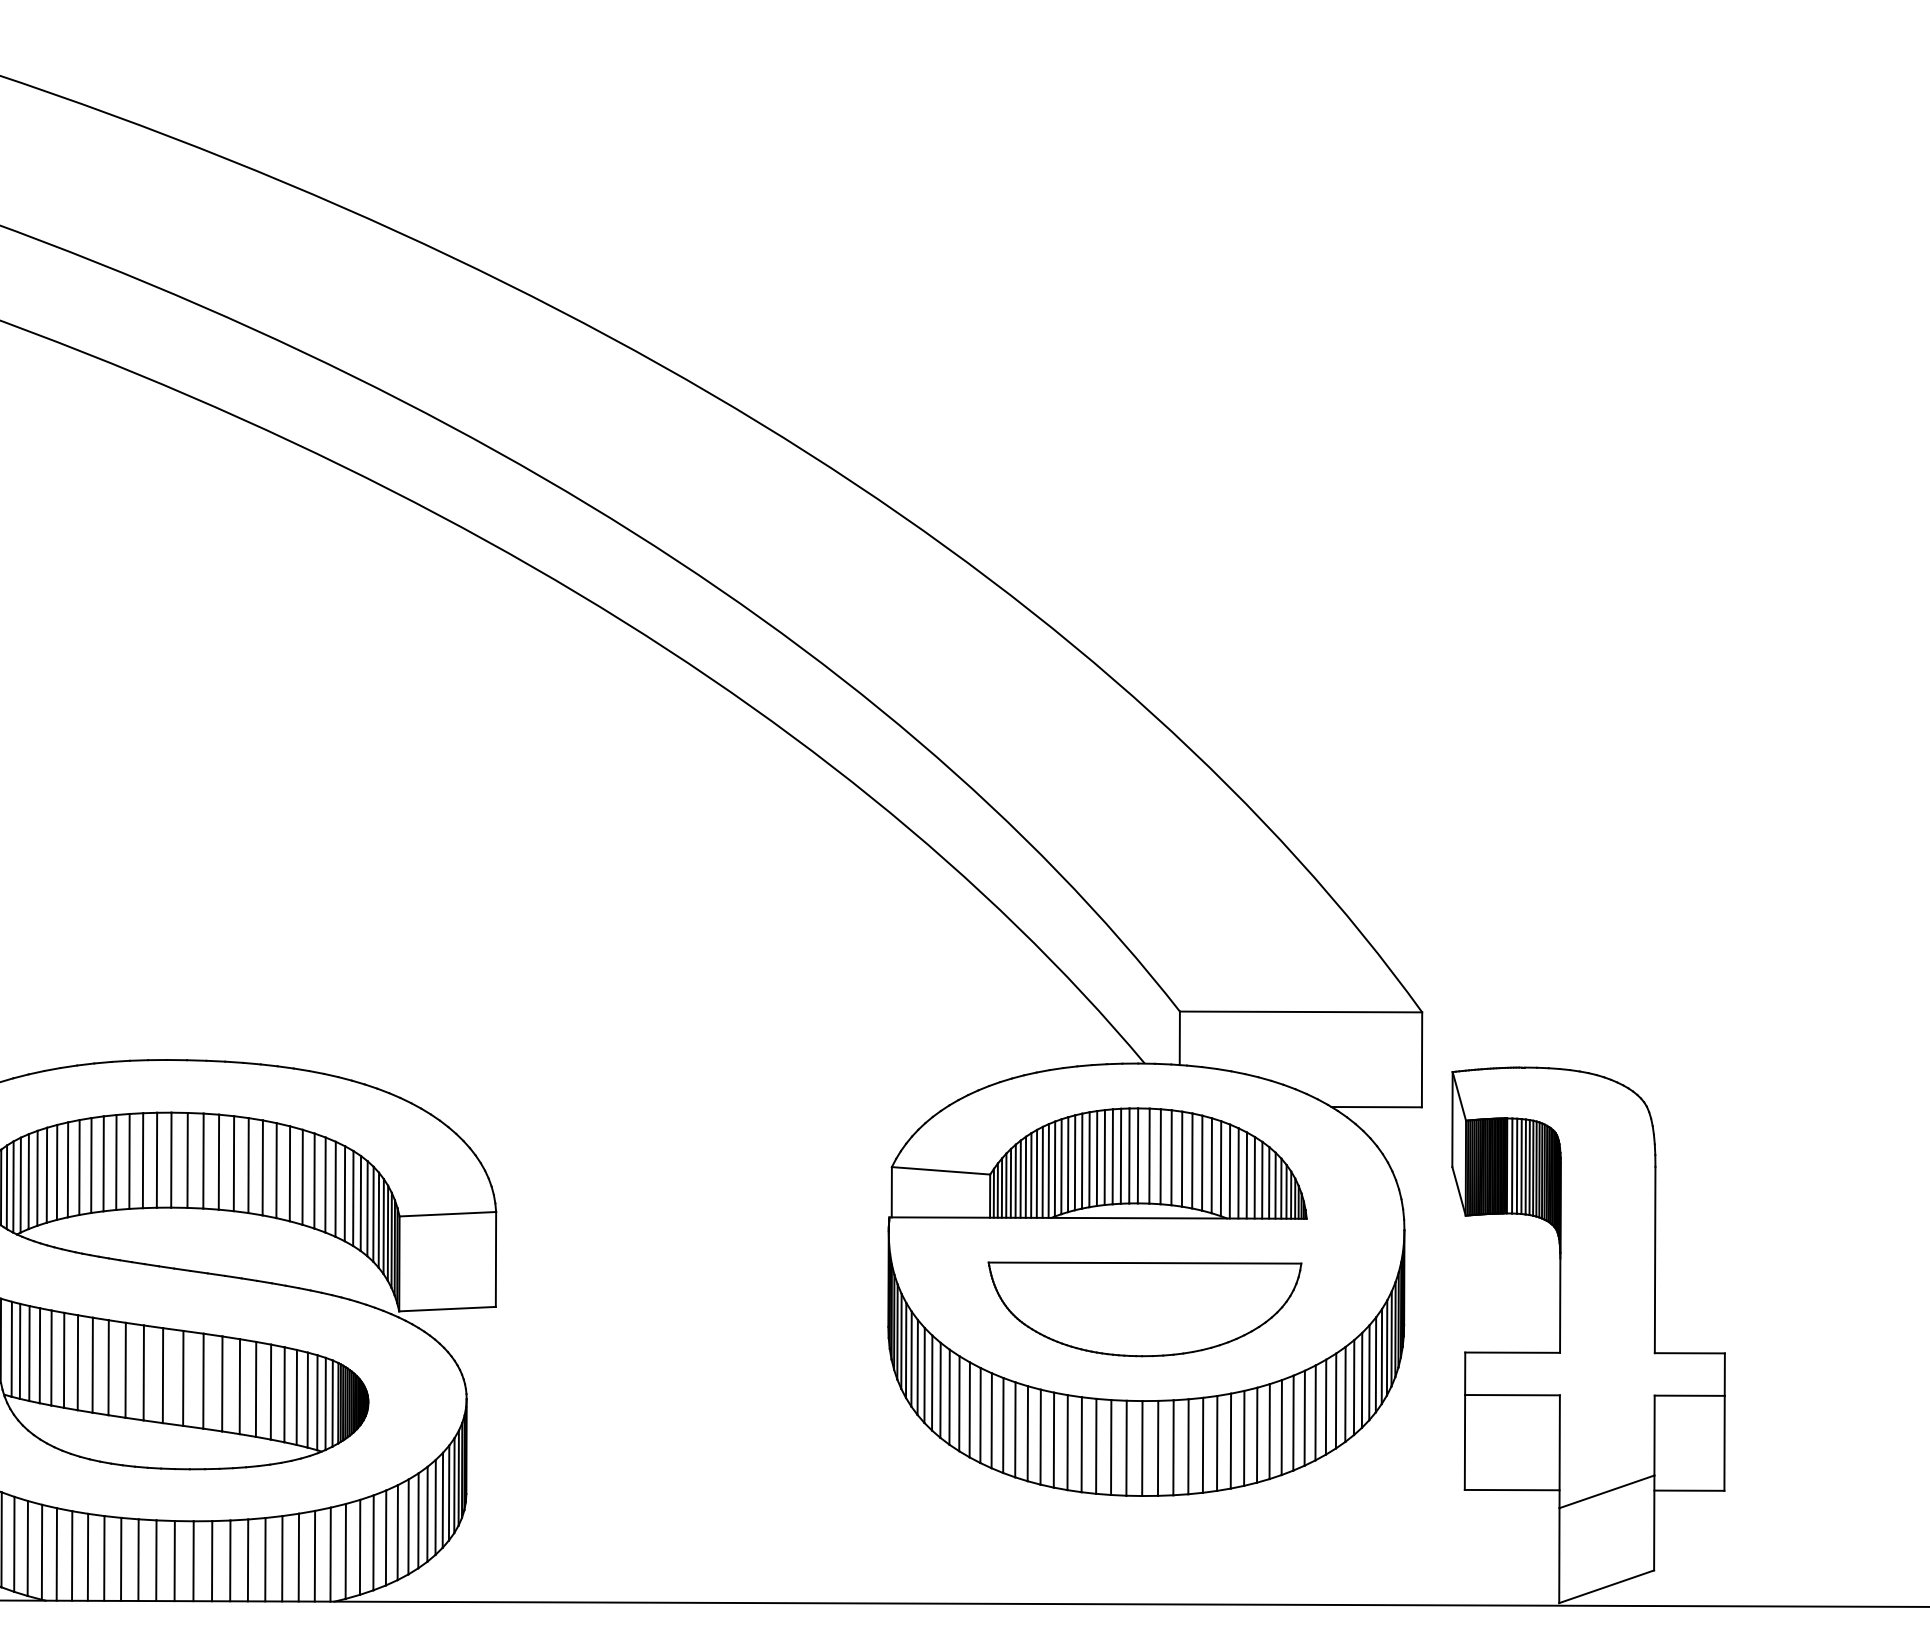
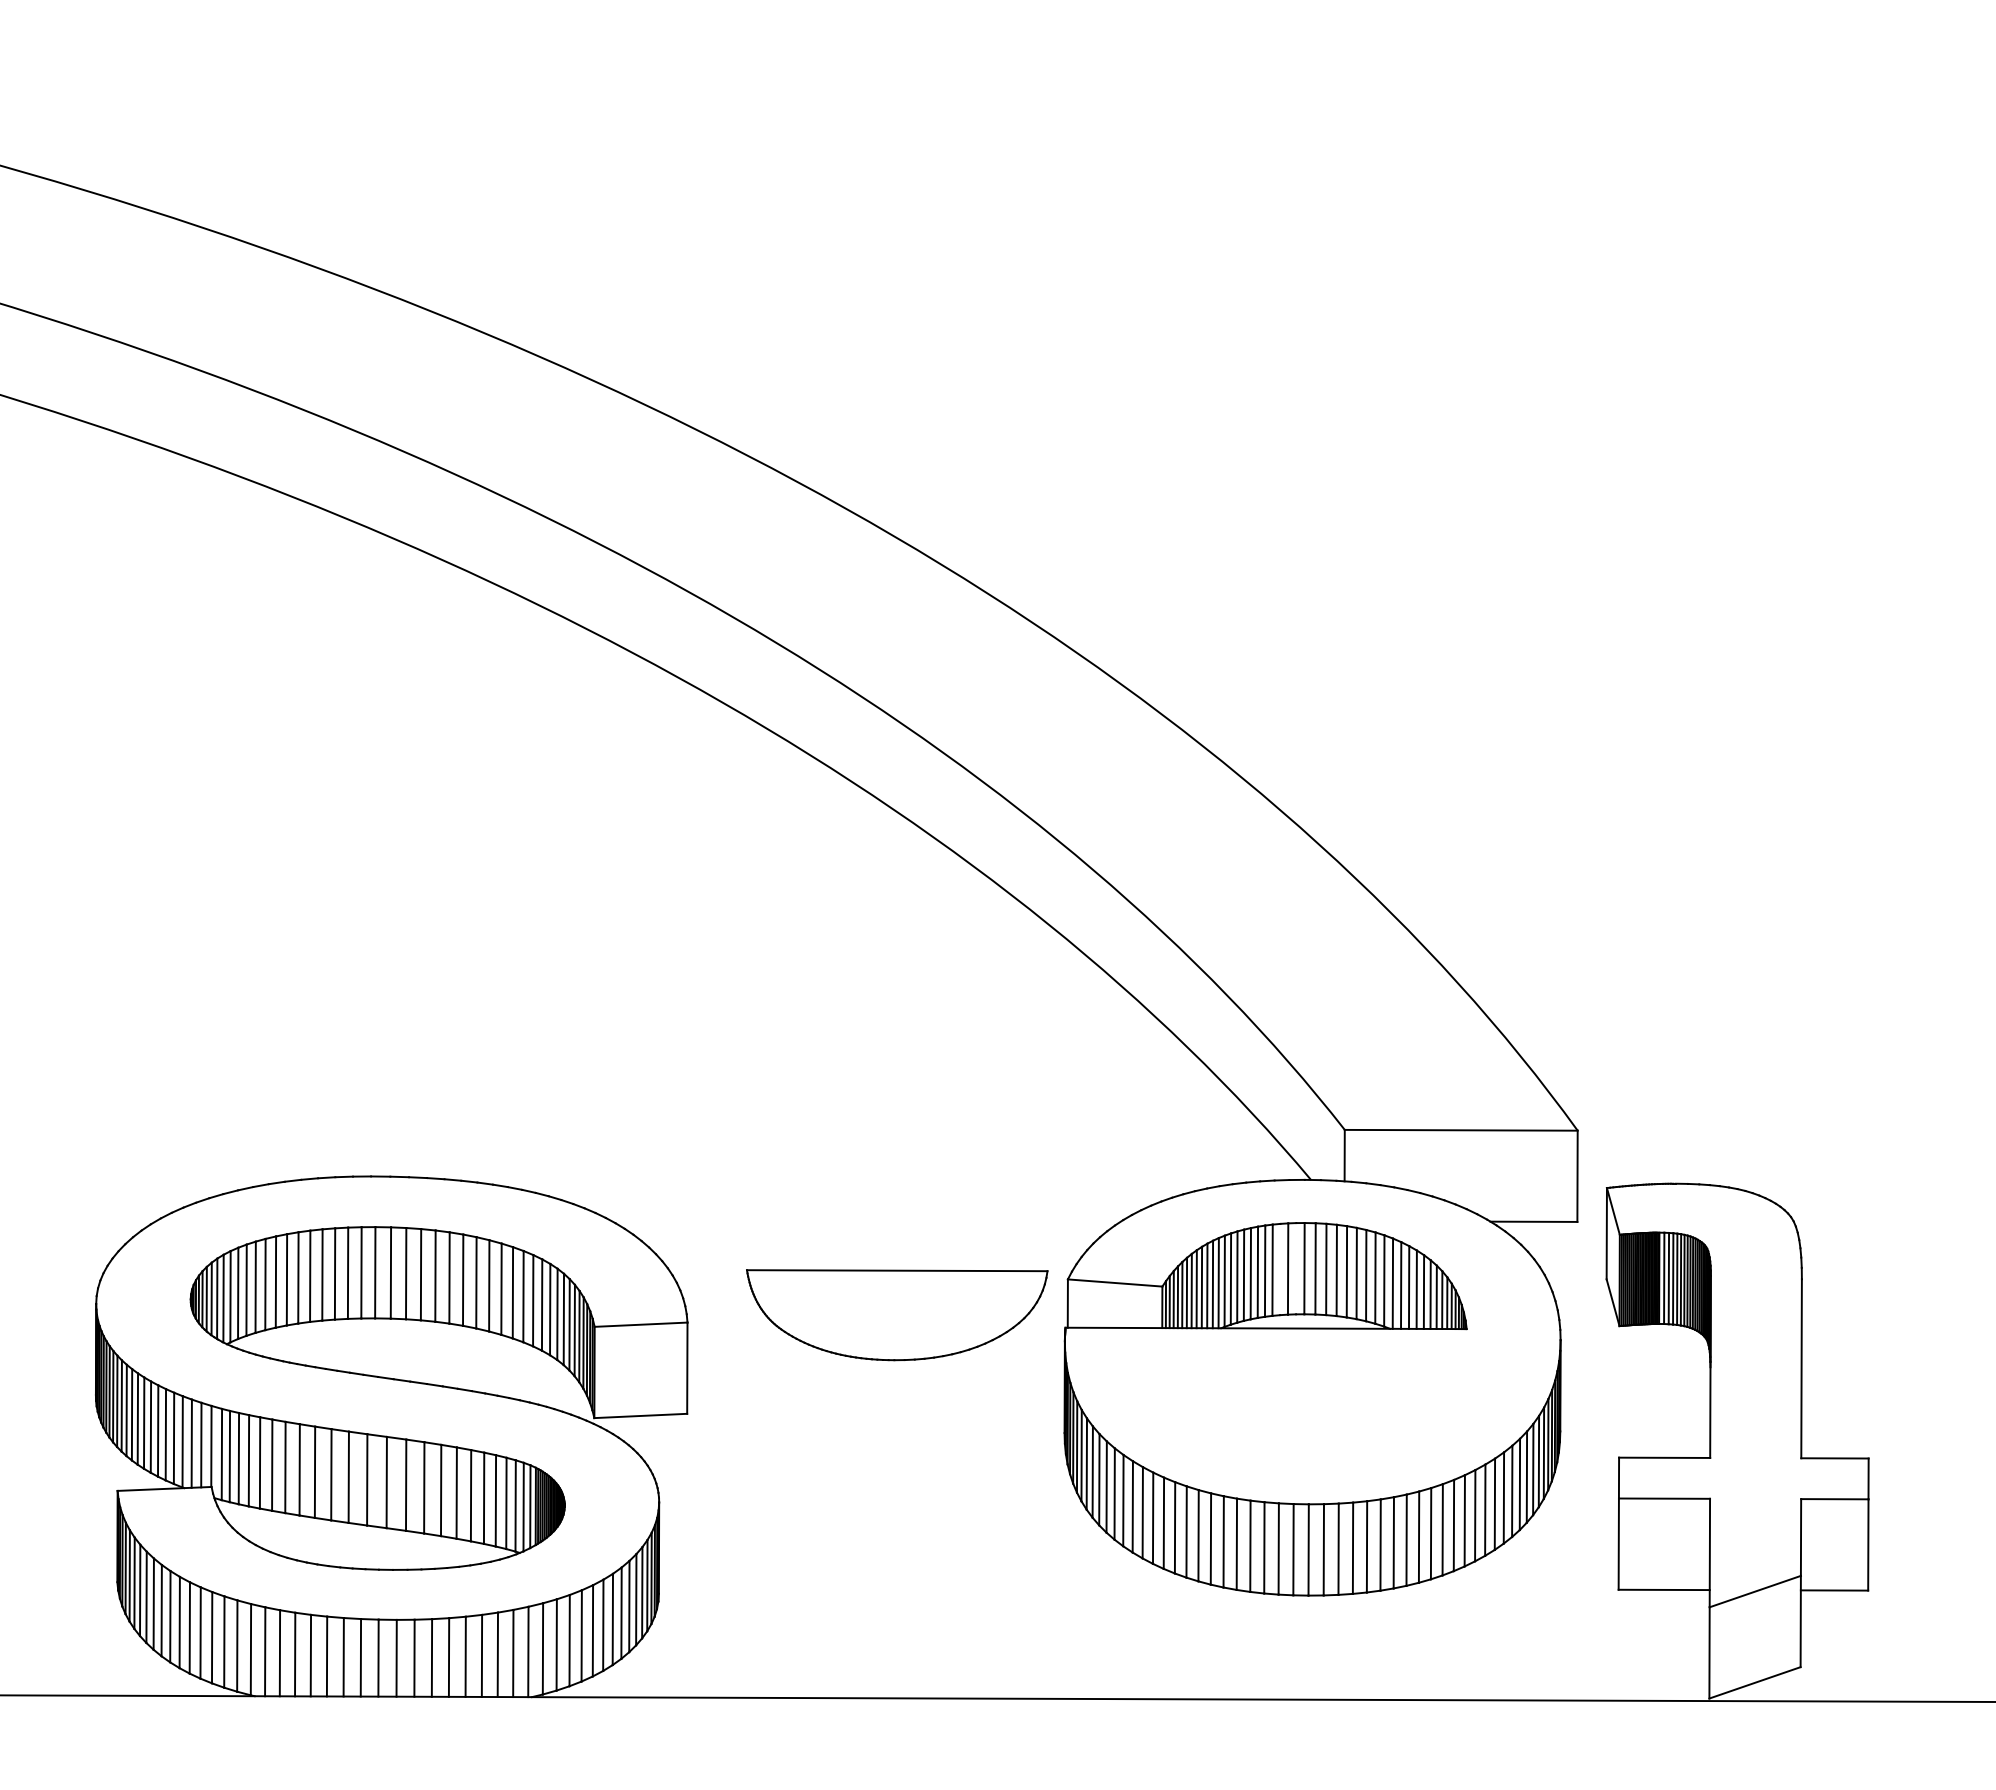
line: (1129, 1155) -> (1296, 1268), removed
line: (1113, 1156) -> (1280, 1269), removed
part: (1145, 1309) -> (897, 1315), moved

